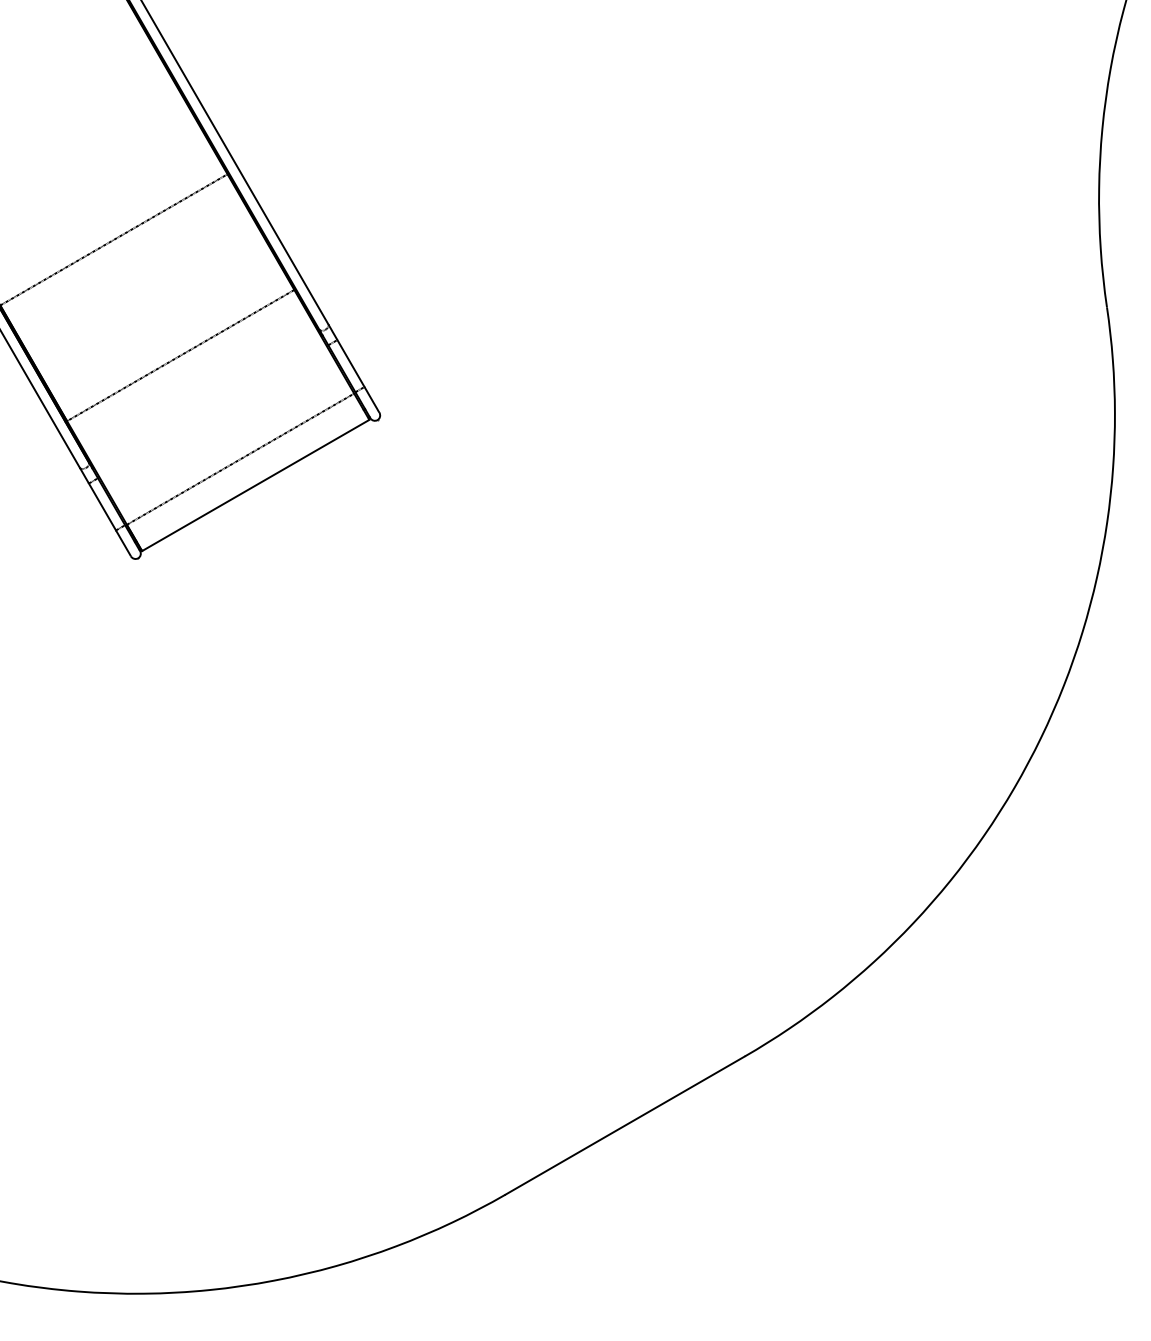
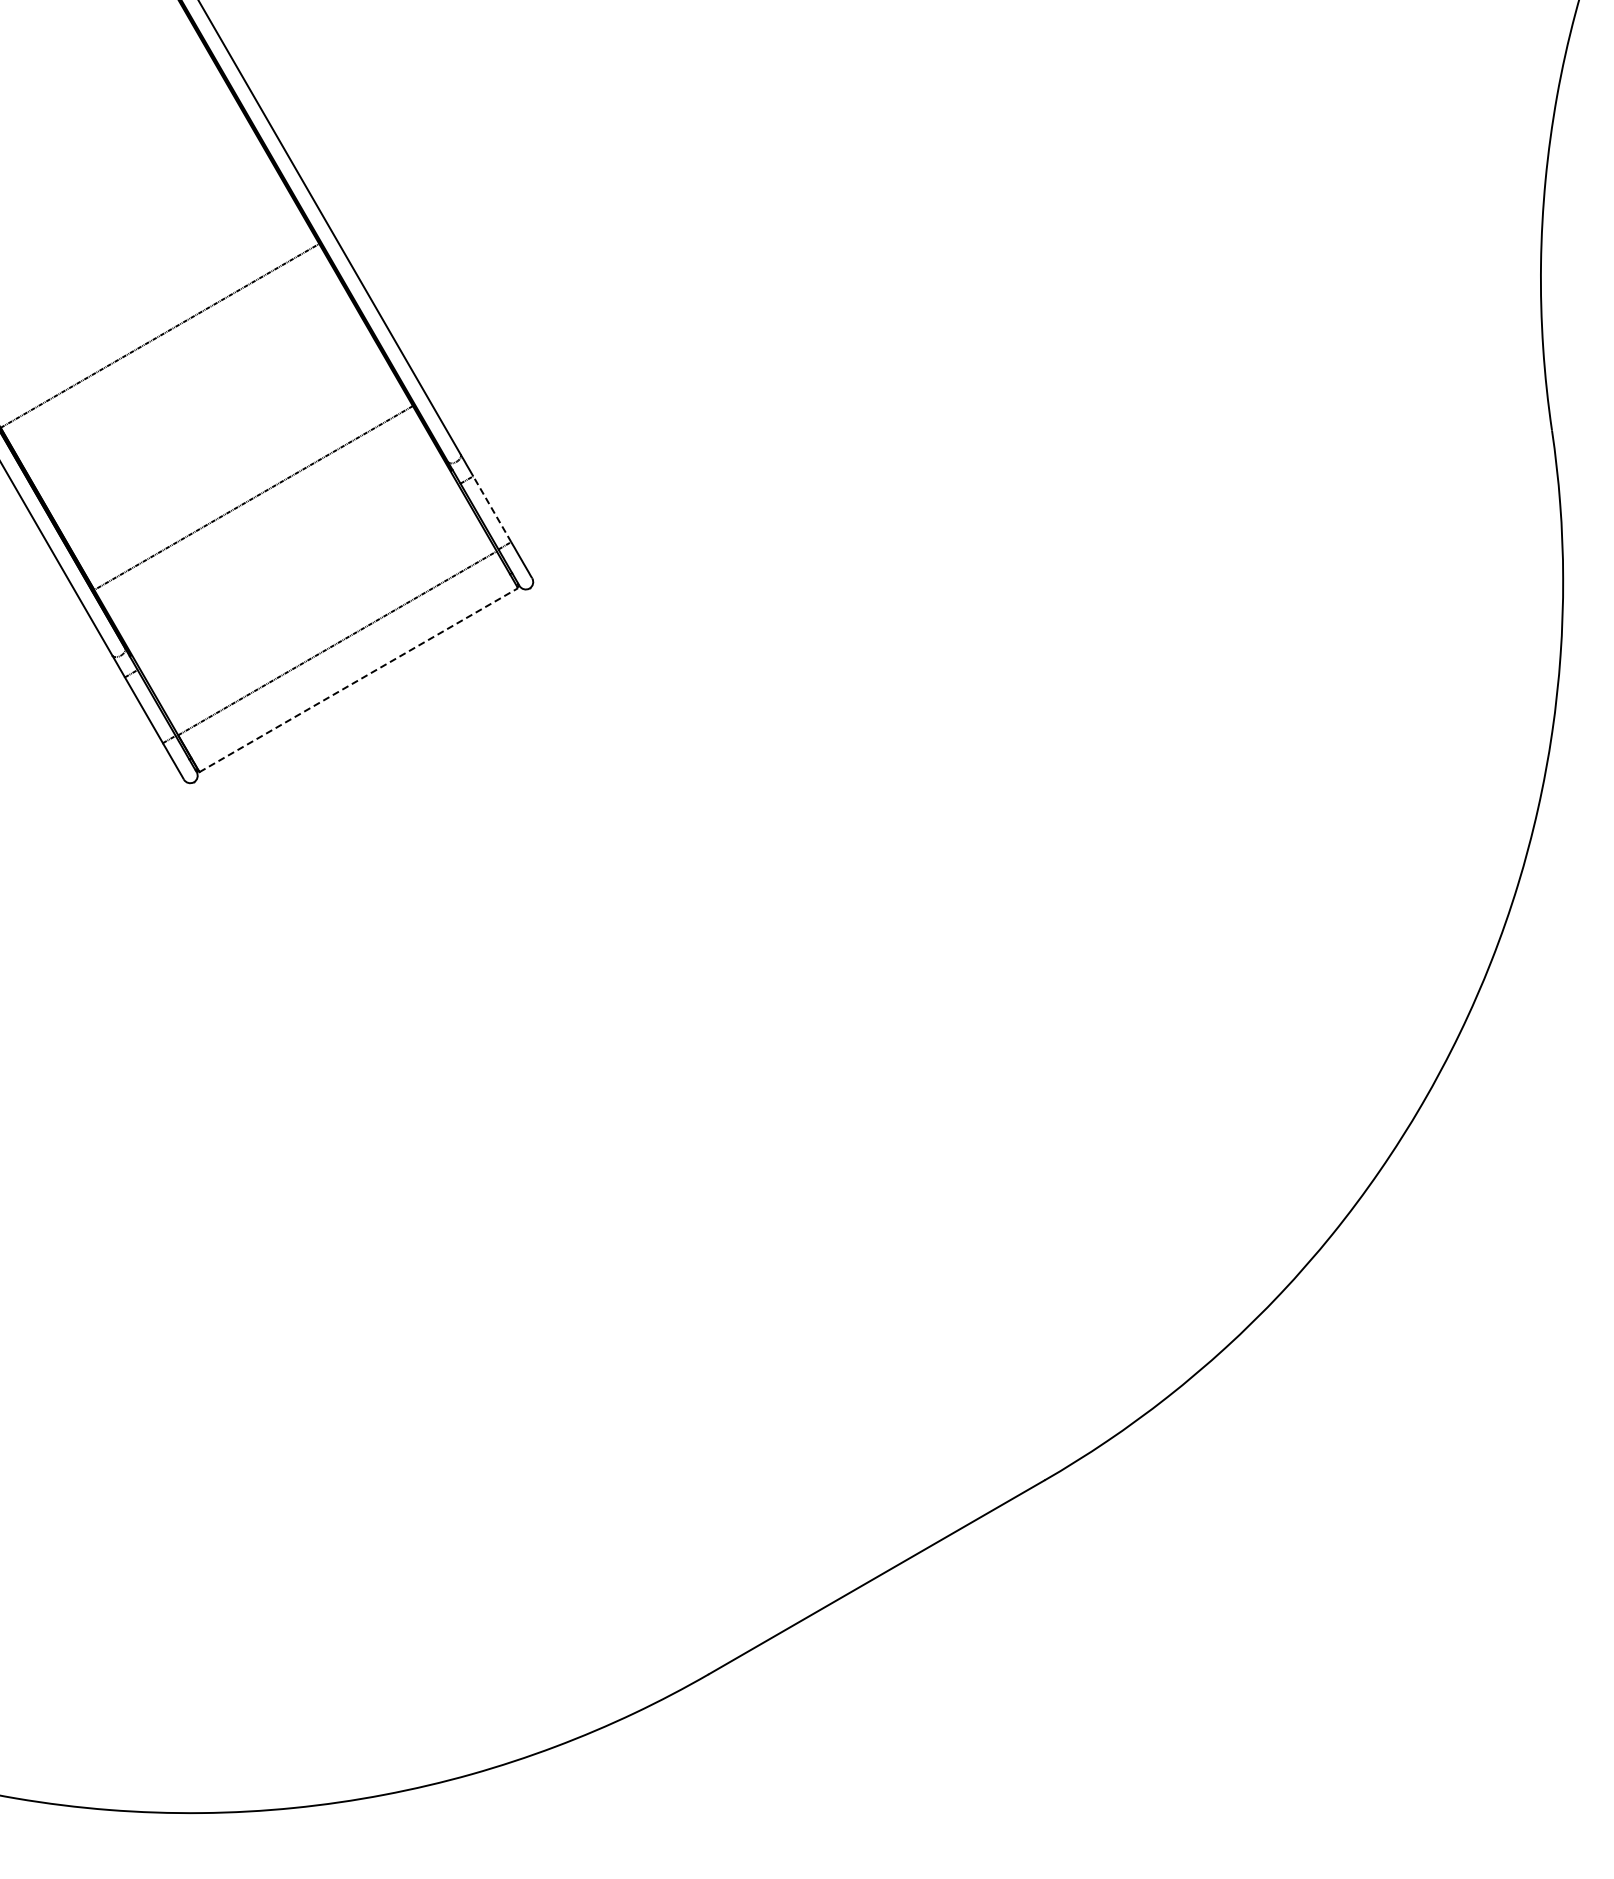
line: (351, 363) -> (492, 509), solid -> dashed
line: (255, 485) -> (358, 680), solid -> dashed

